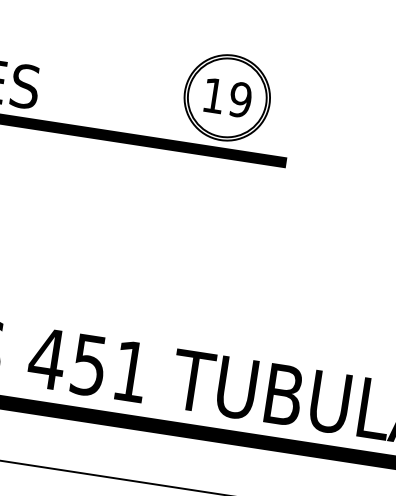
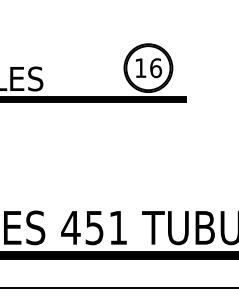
text: (241, 100) -> (156, 68), 19 -> 16

